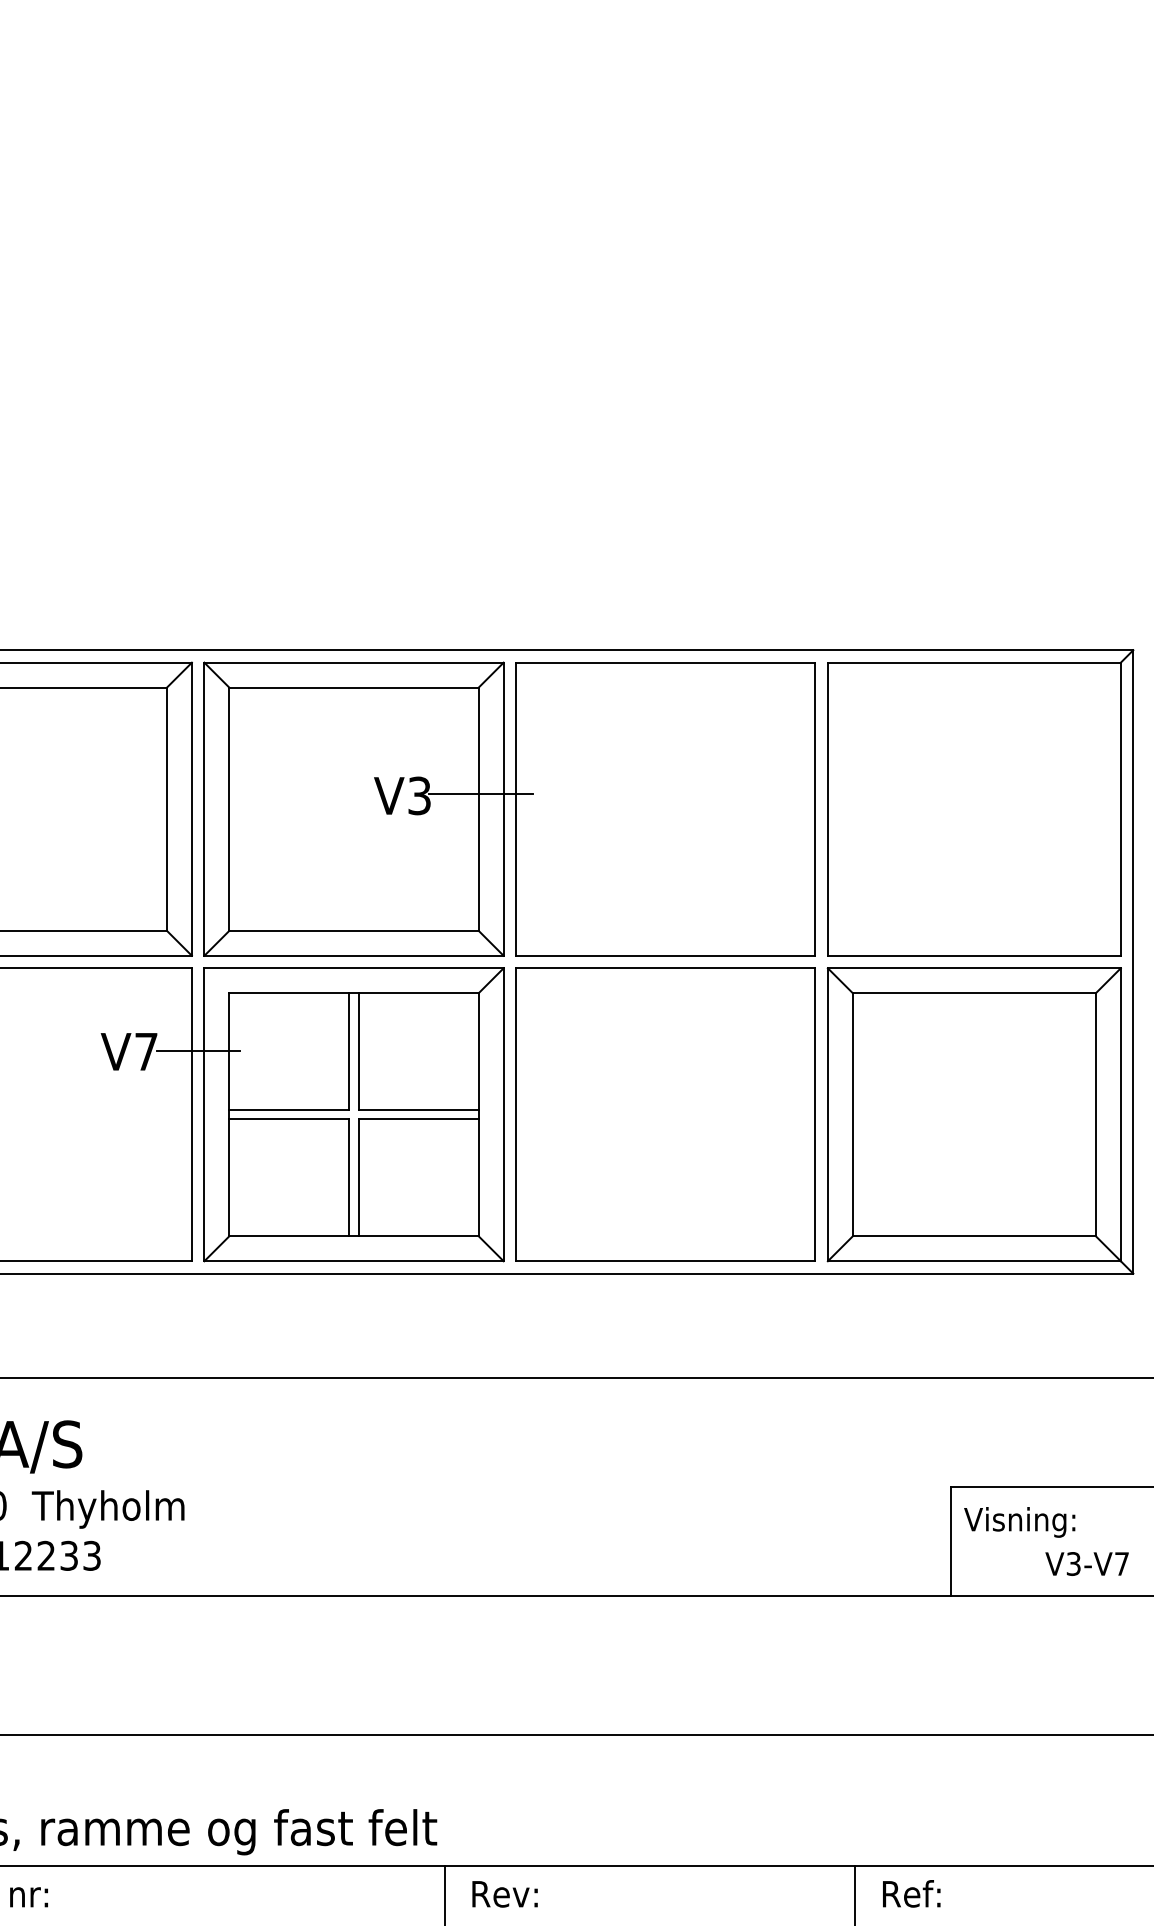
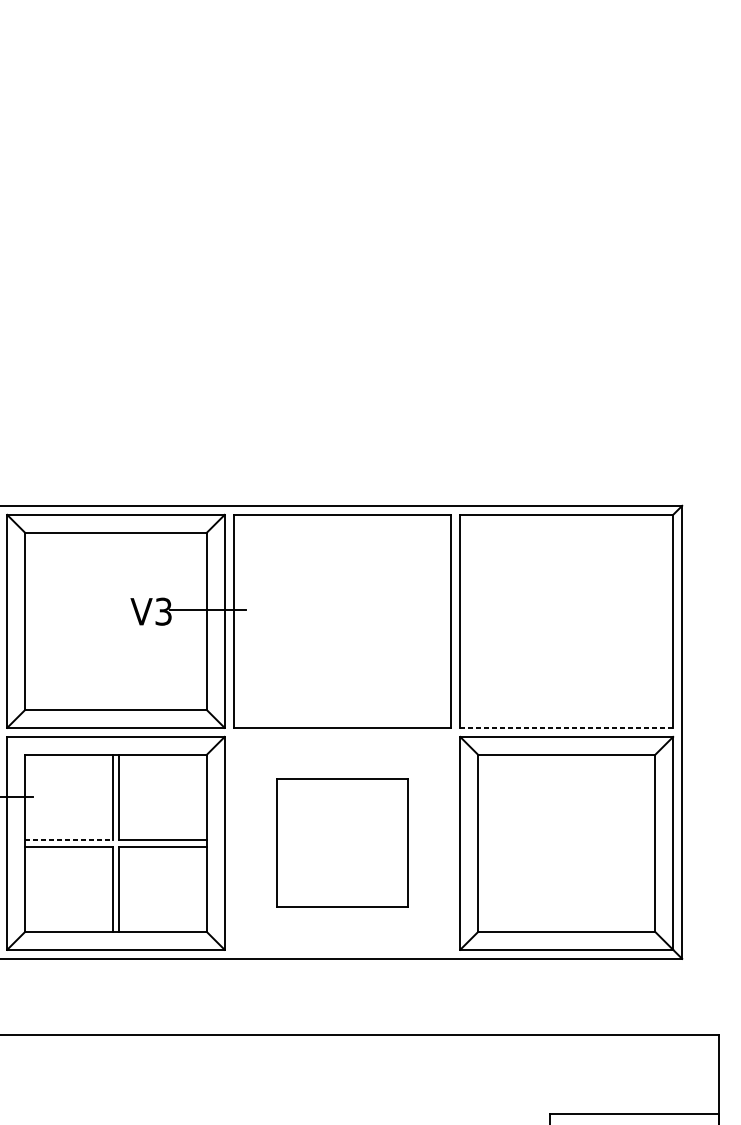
line: (974, 955) -> (566, 727), solid -> dashed
line: (289, 1110) -> (69, 840), solid -> dashed
part: (665, 1114) -> (342, 843), size x0.6

